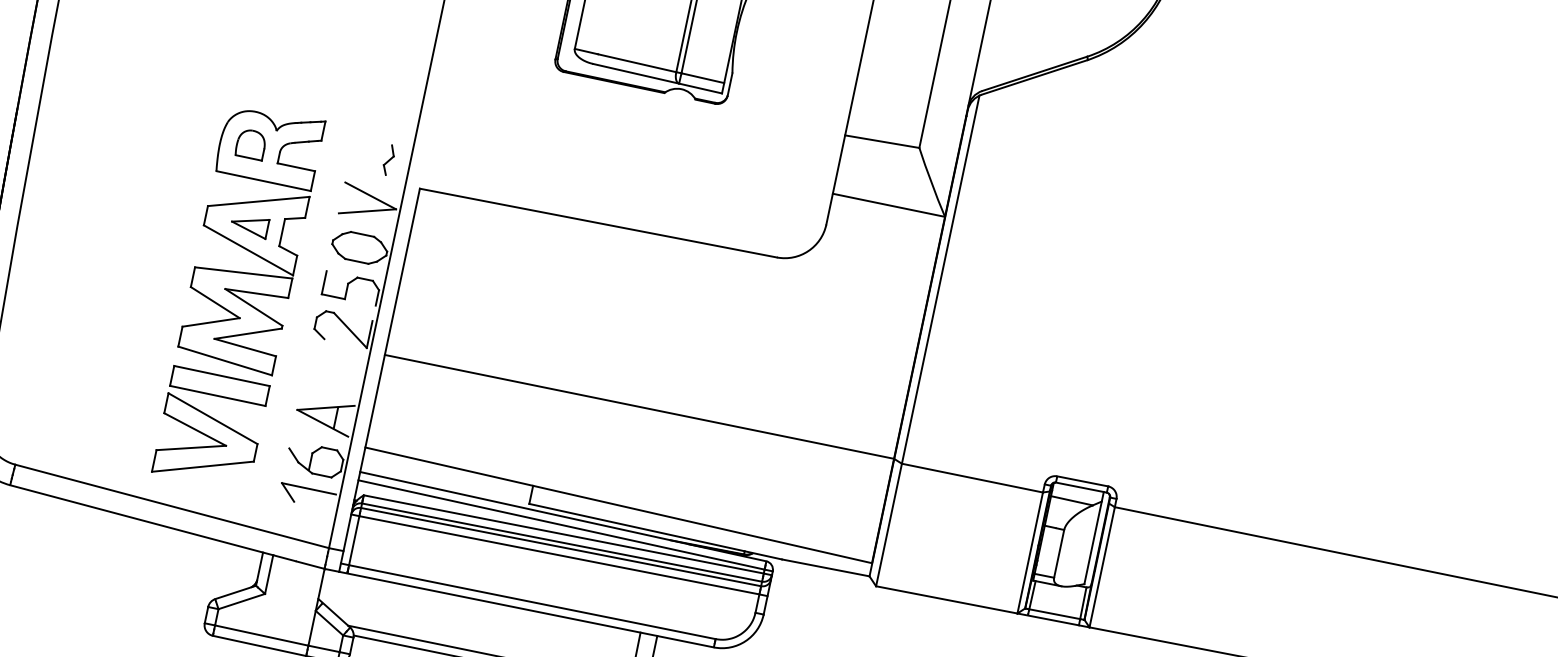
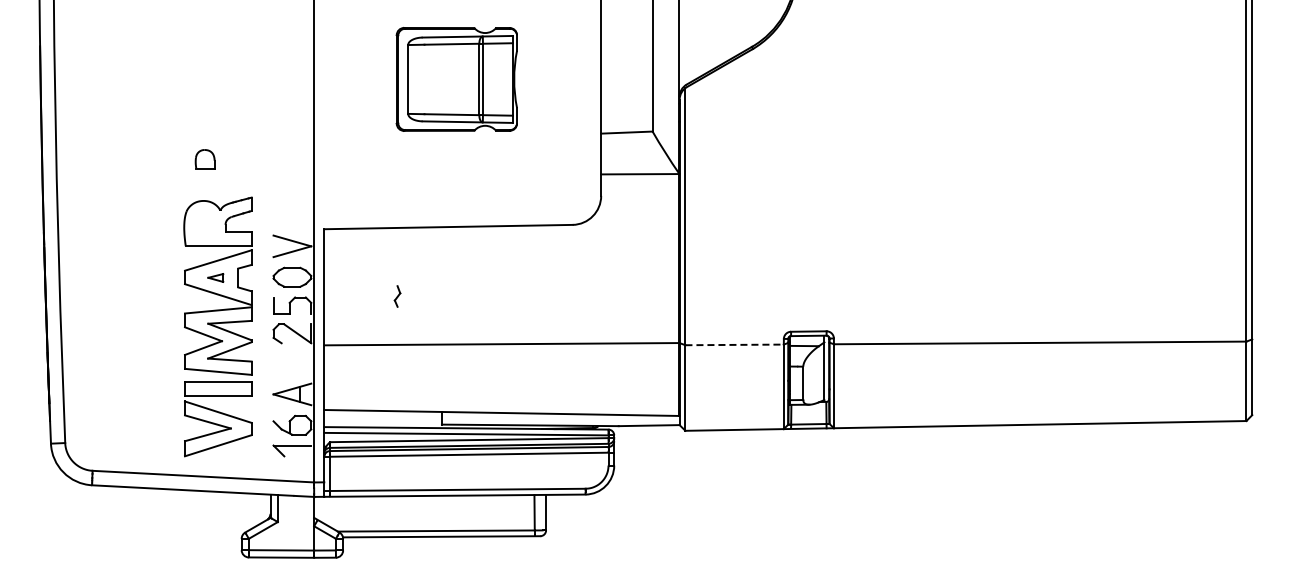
part: (250, 144) -> (204, 159), moved
part: (388, 160) -> (397, 296), moved
part: (249, 224) -> (215, 277), size x0.6
line: (973, 477) -> (735, 344), solid -> dashed

